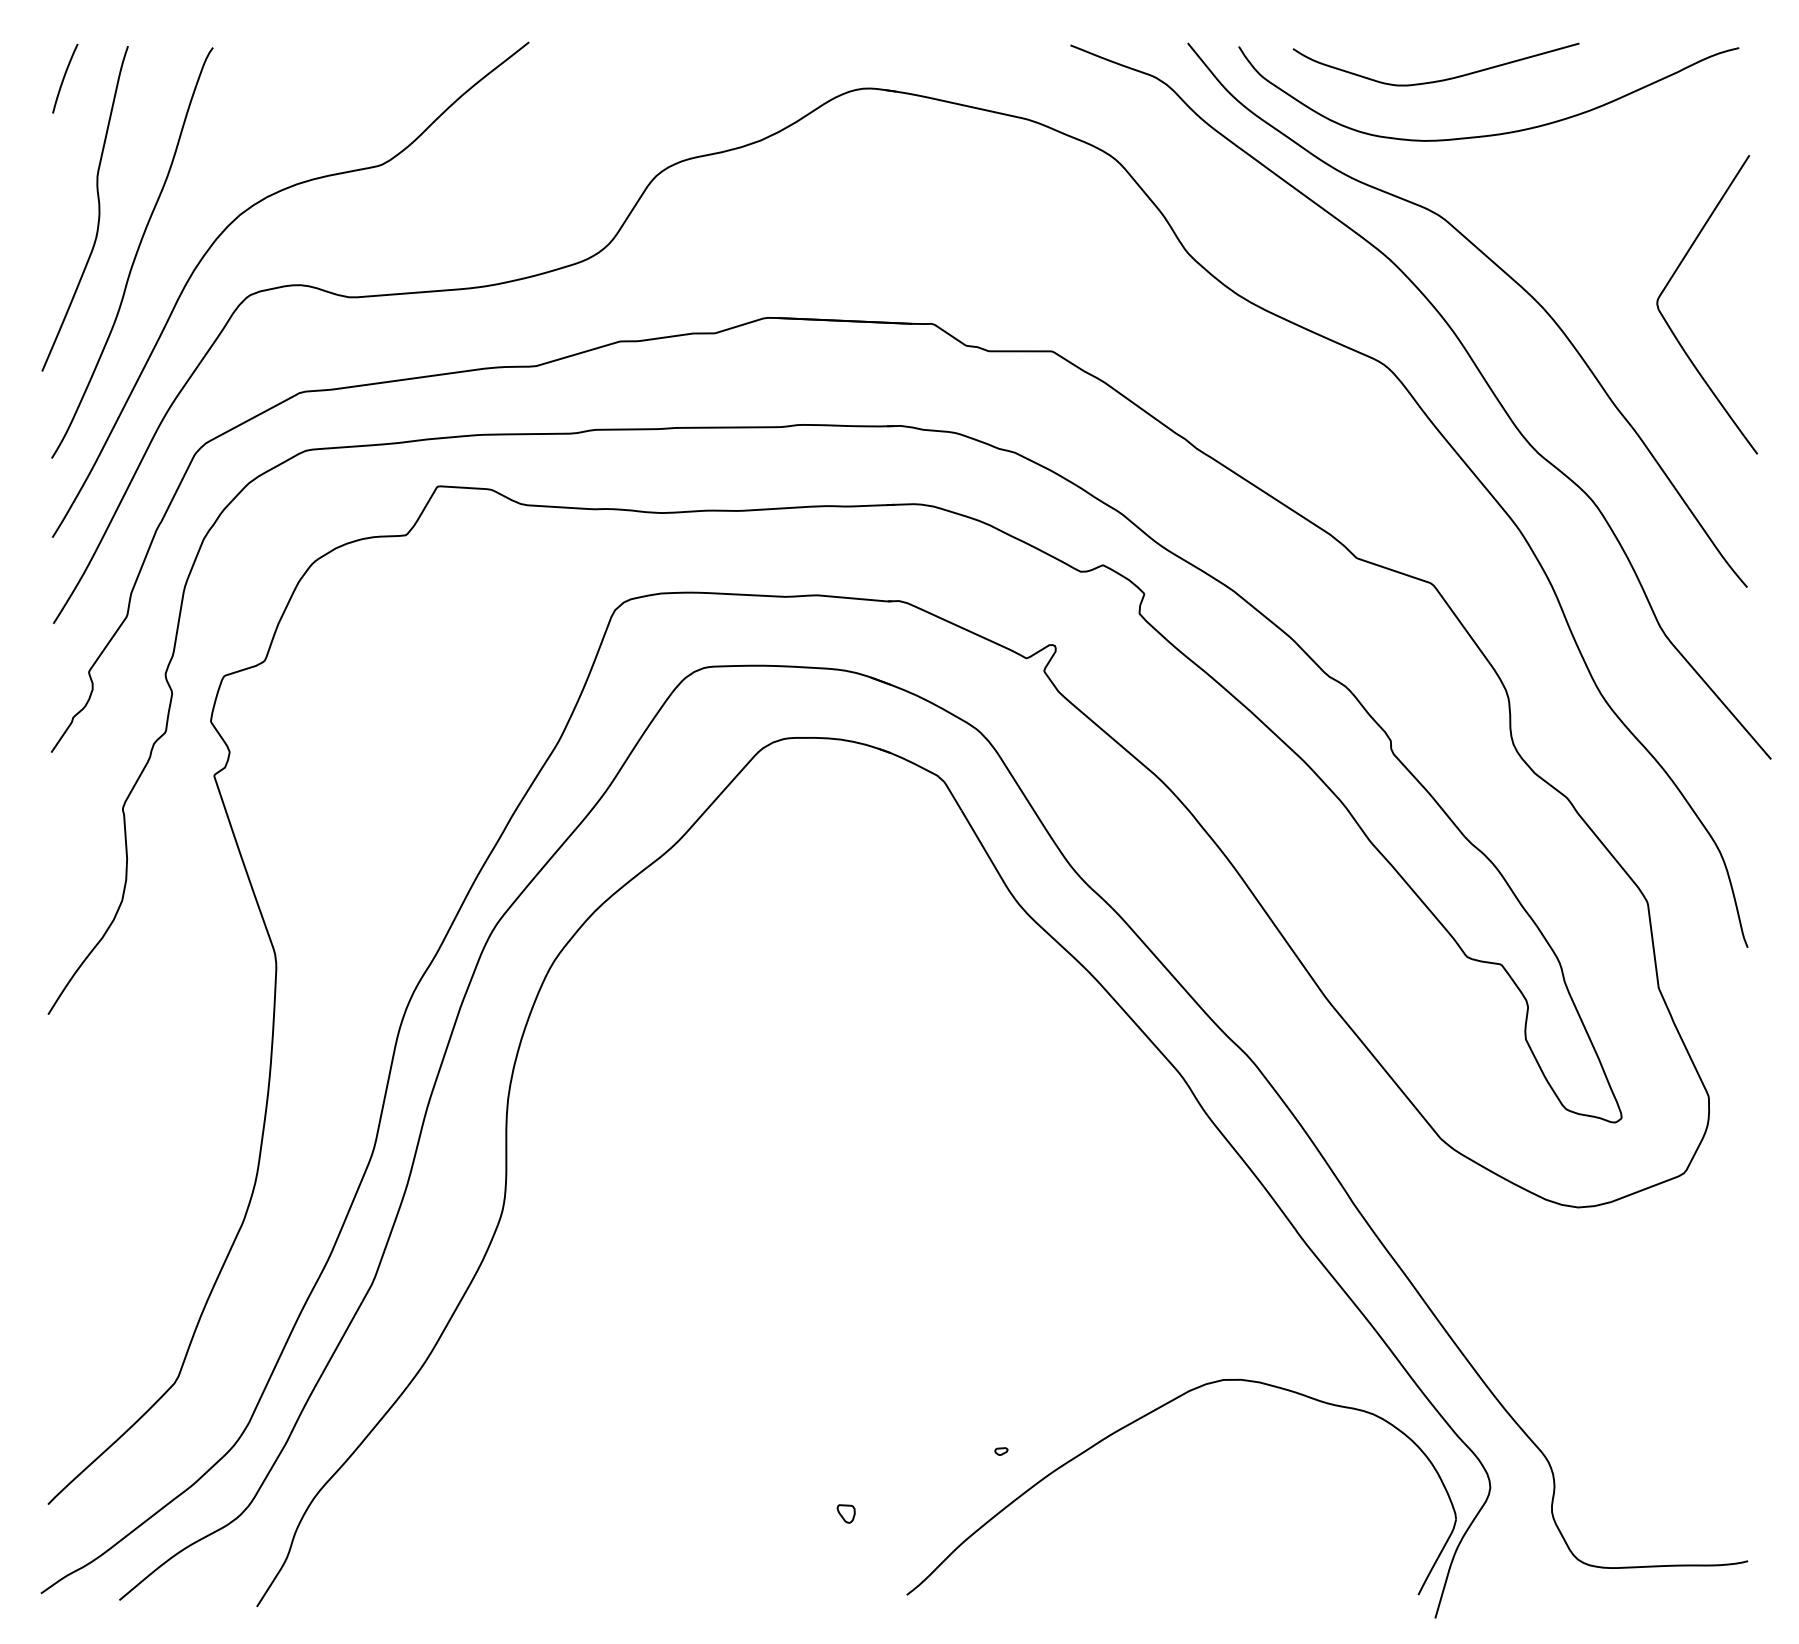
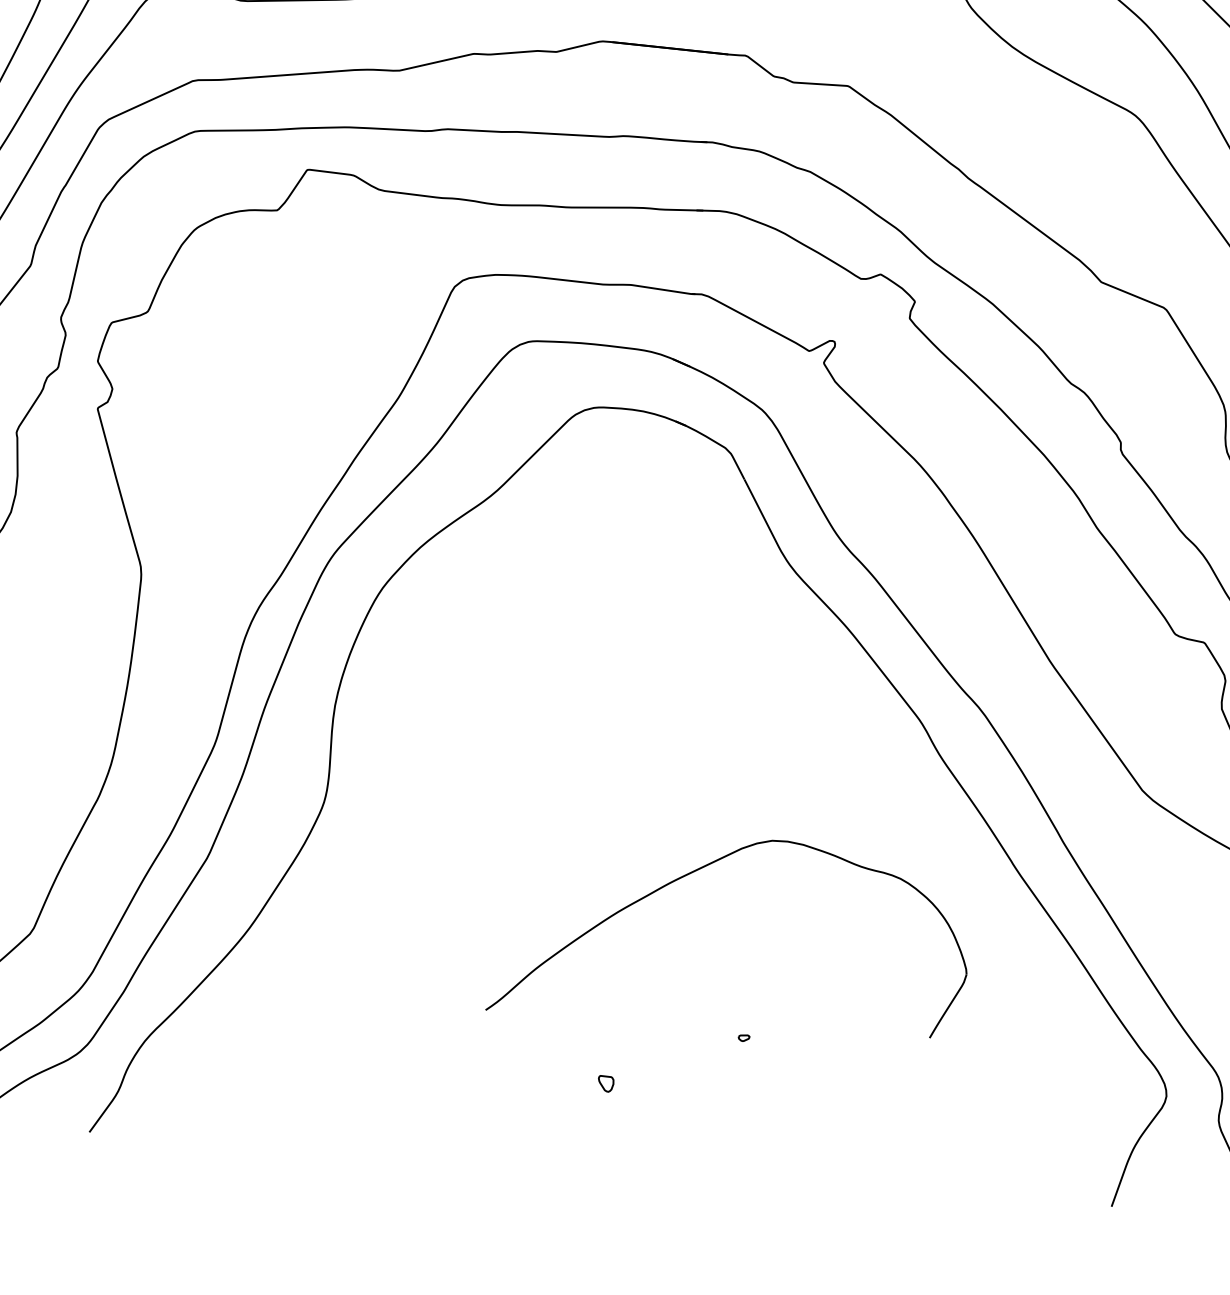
part: (1142, 1418) -> (699, 869), moved

